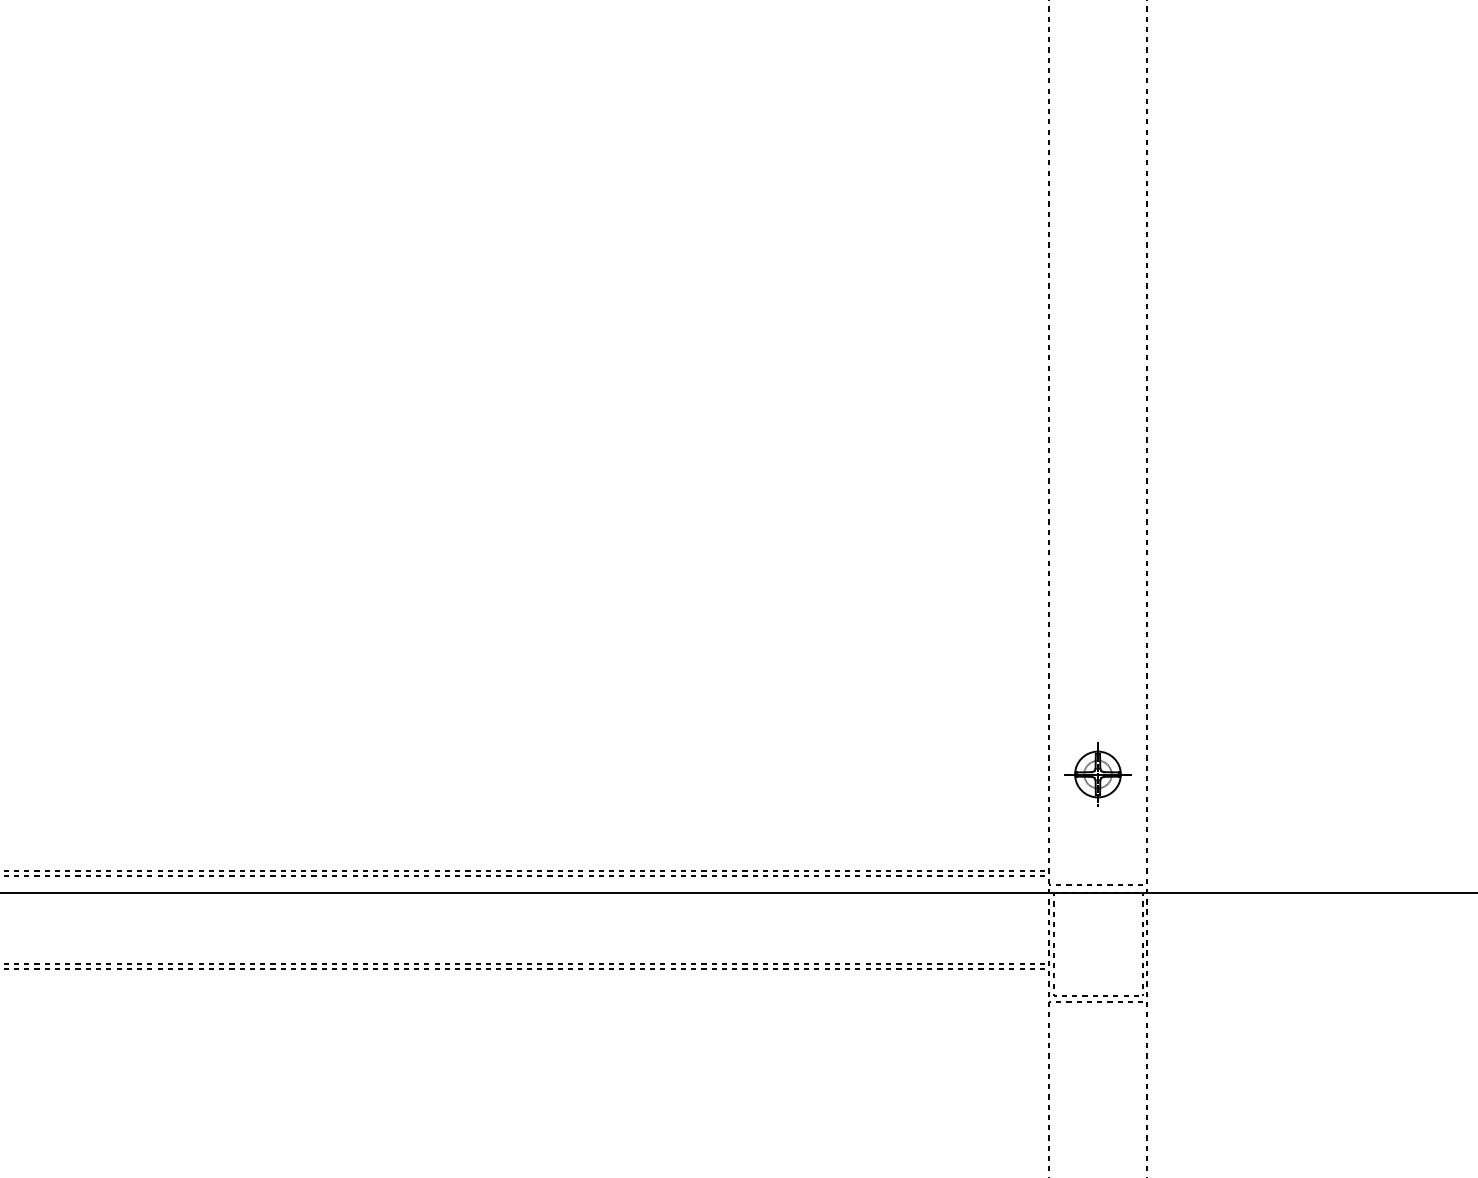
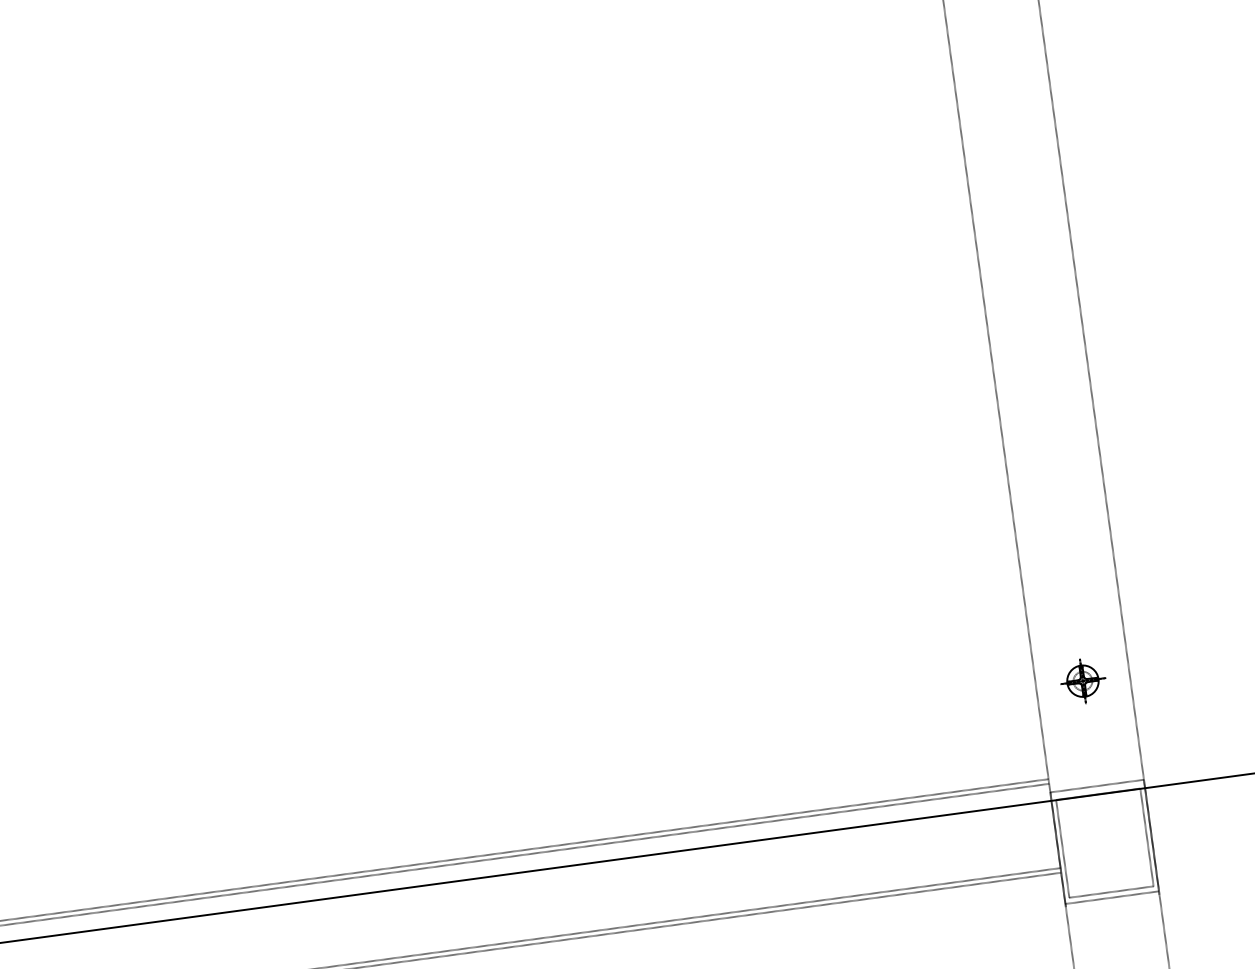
part: (1099, 774) -> (1084, 681), size x0.71

